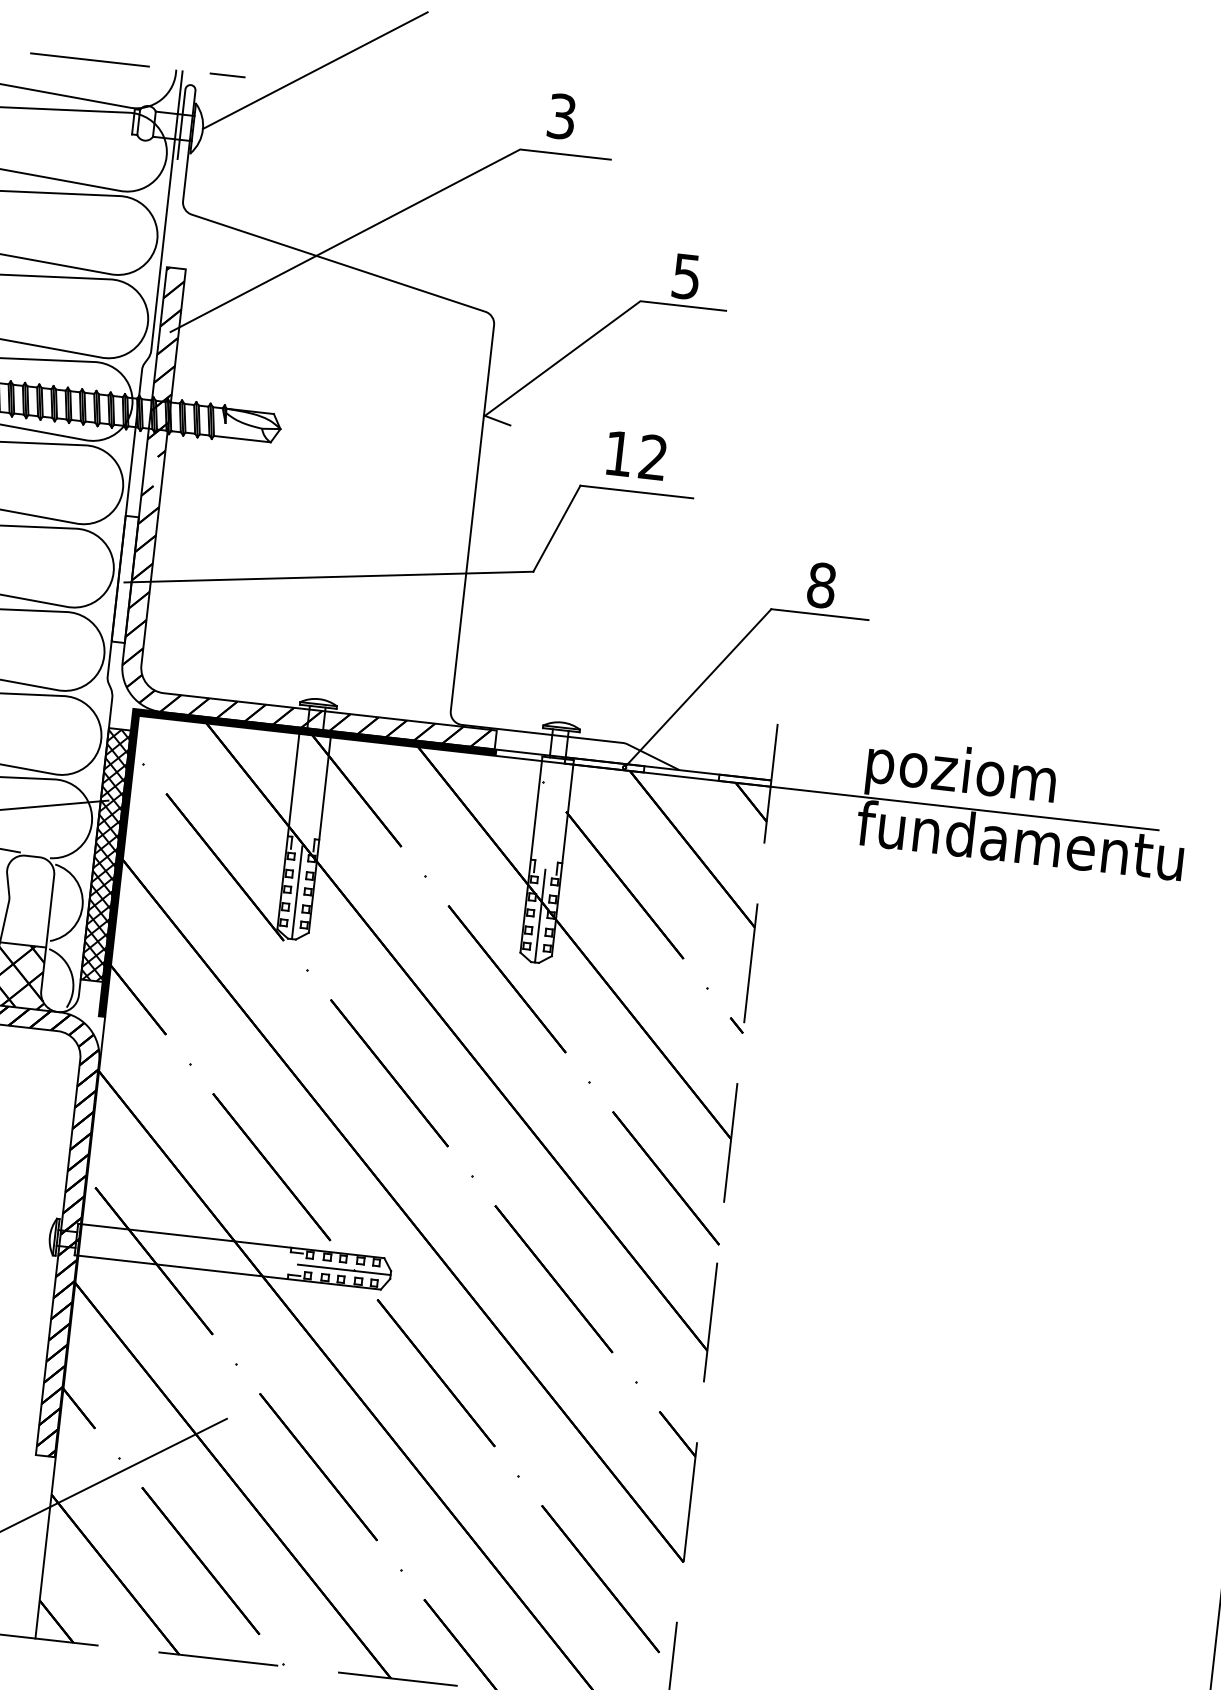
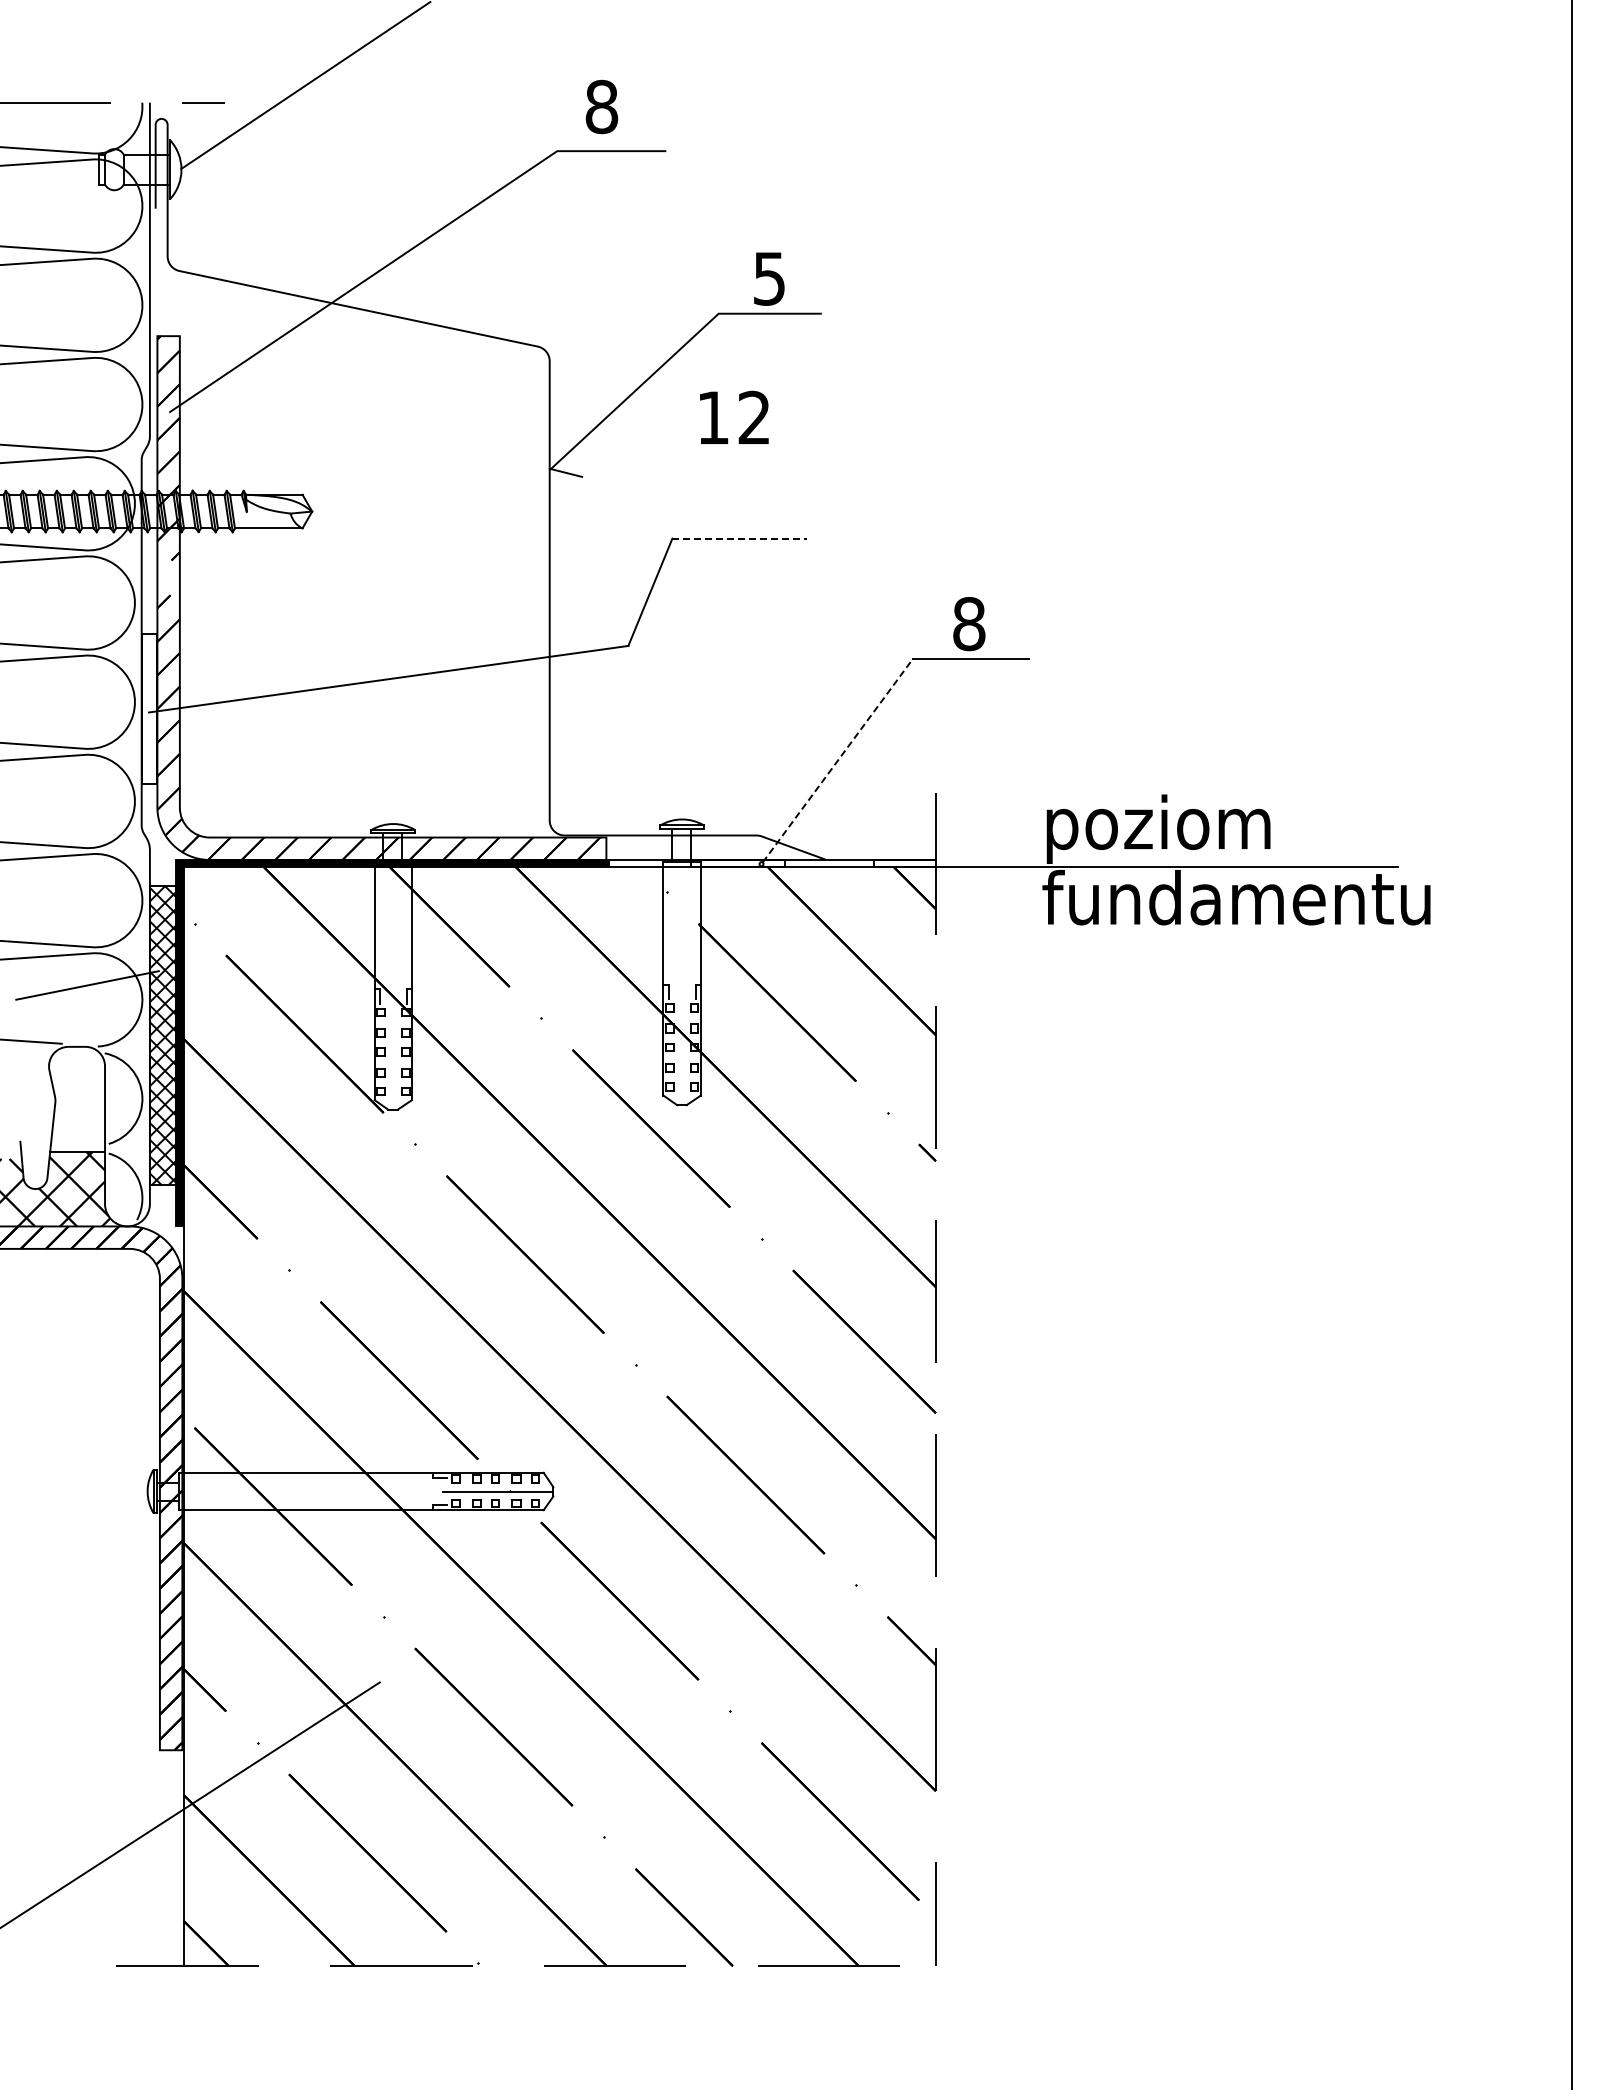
text: (561, 117) -> (601, 107), 3 -> 8
text: (636, 454) -> (734, 416), moved
line: (637, 492) -> (740, 538), solid -> dashed
line: (698, 687) -> (837, 760), solid -> dashed
line: (297, 892) -> (393, 1054), removed
line: (539, 915) -> (681, 1049), removed

